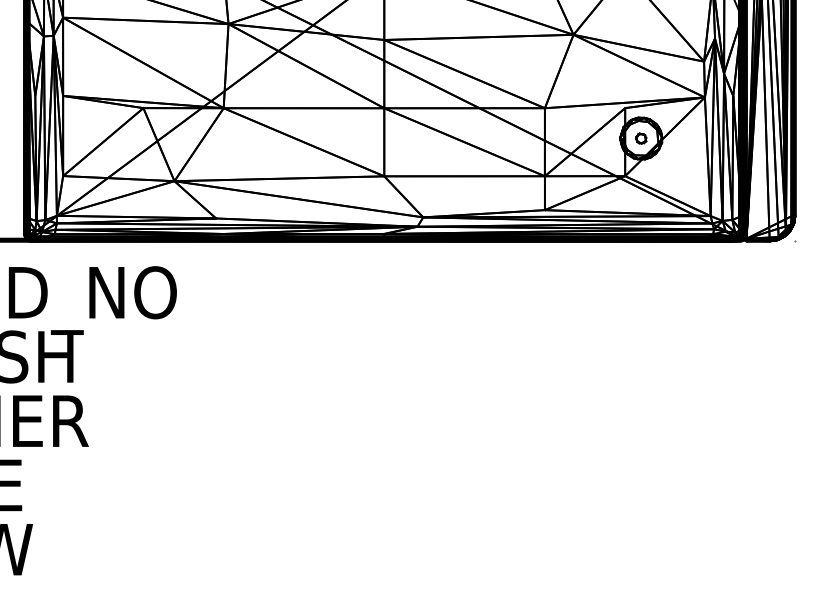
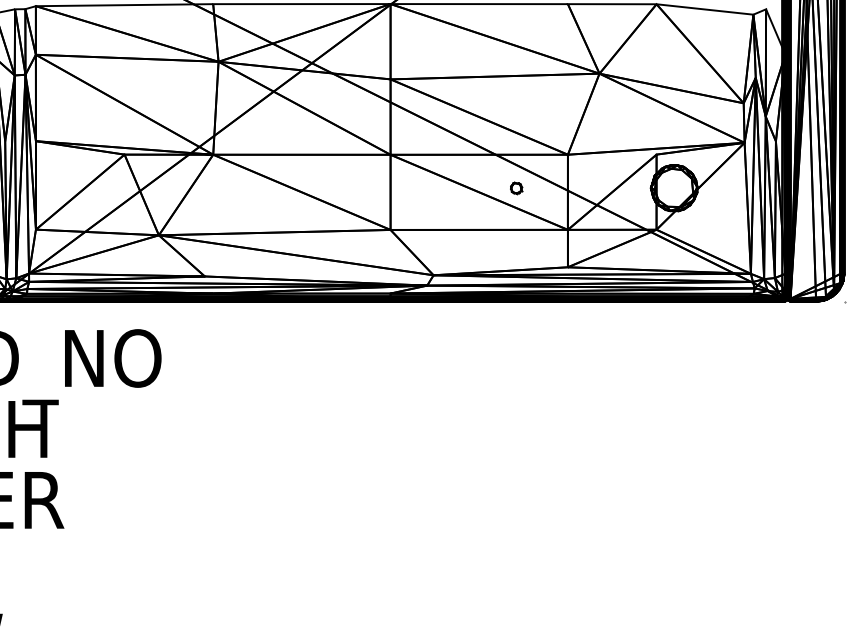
part: (641, 138) -> (516, 188), moved

